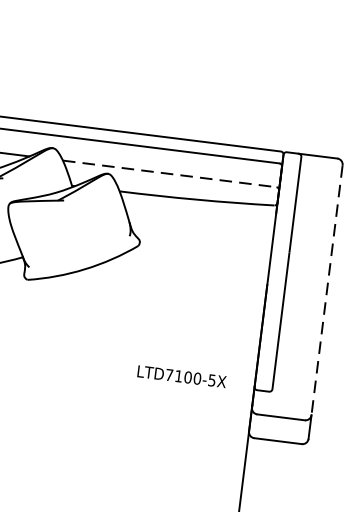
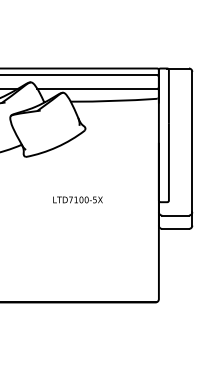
line: (170, 173) -> (97, 88), dashed -> solid
line: (327, 291) -> (192, 142), dashed -> solid
text: (181, 375) -> (77, 199), moved

